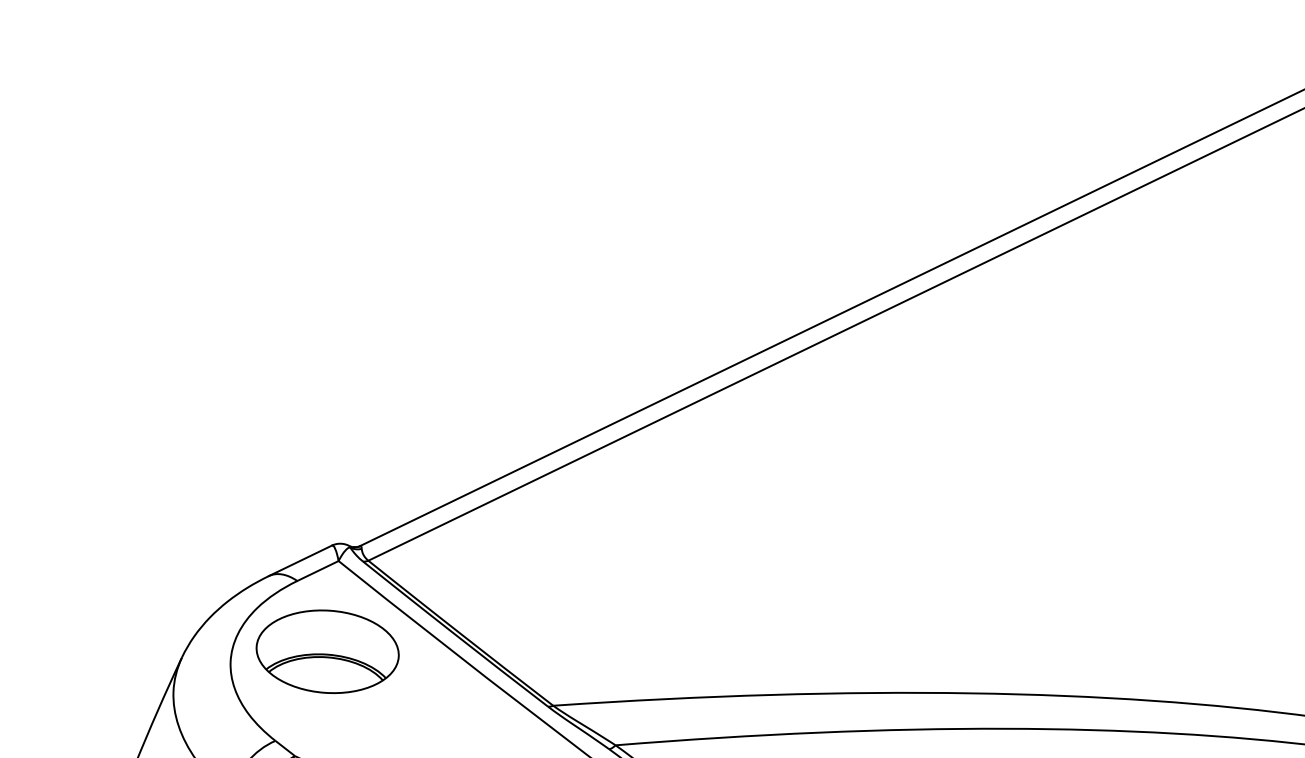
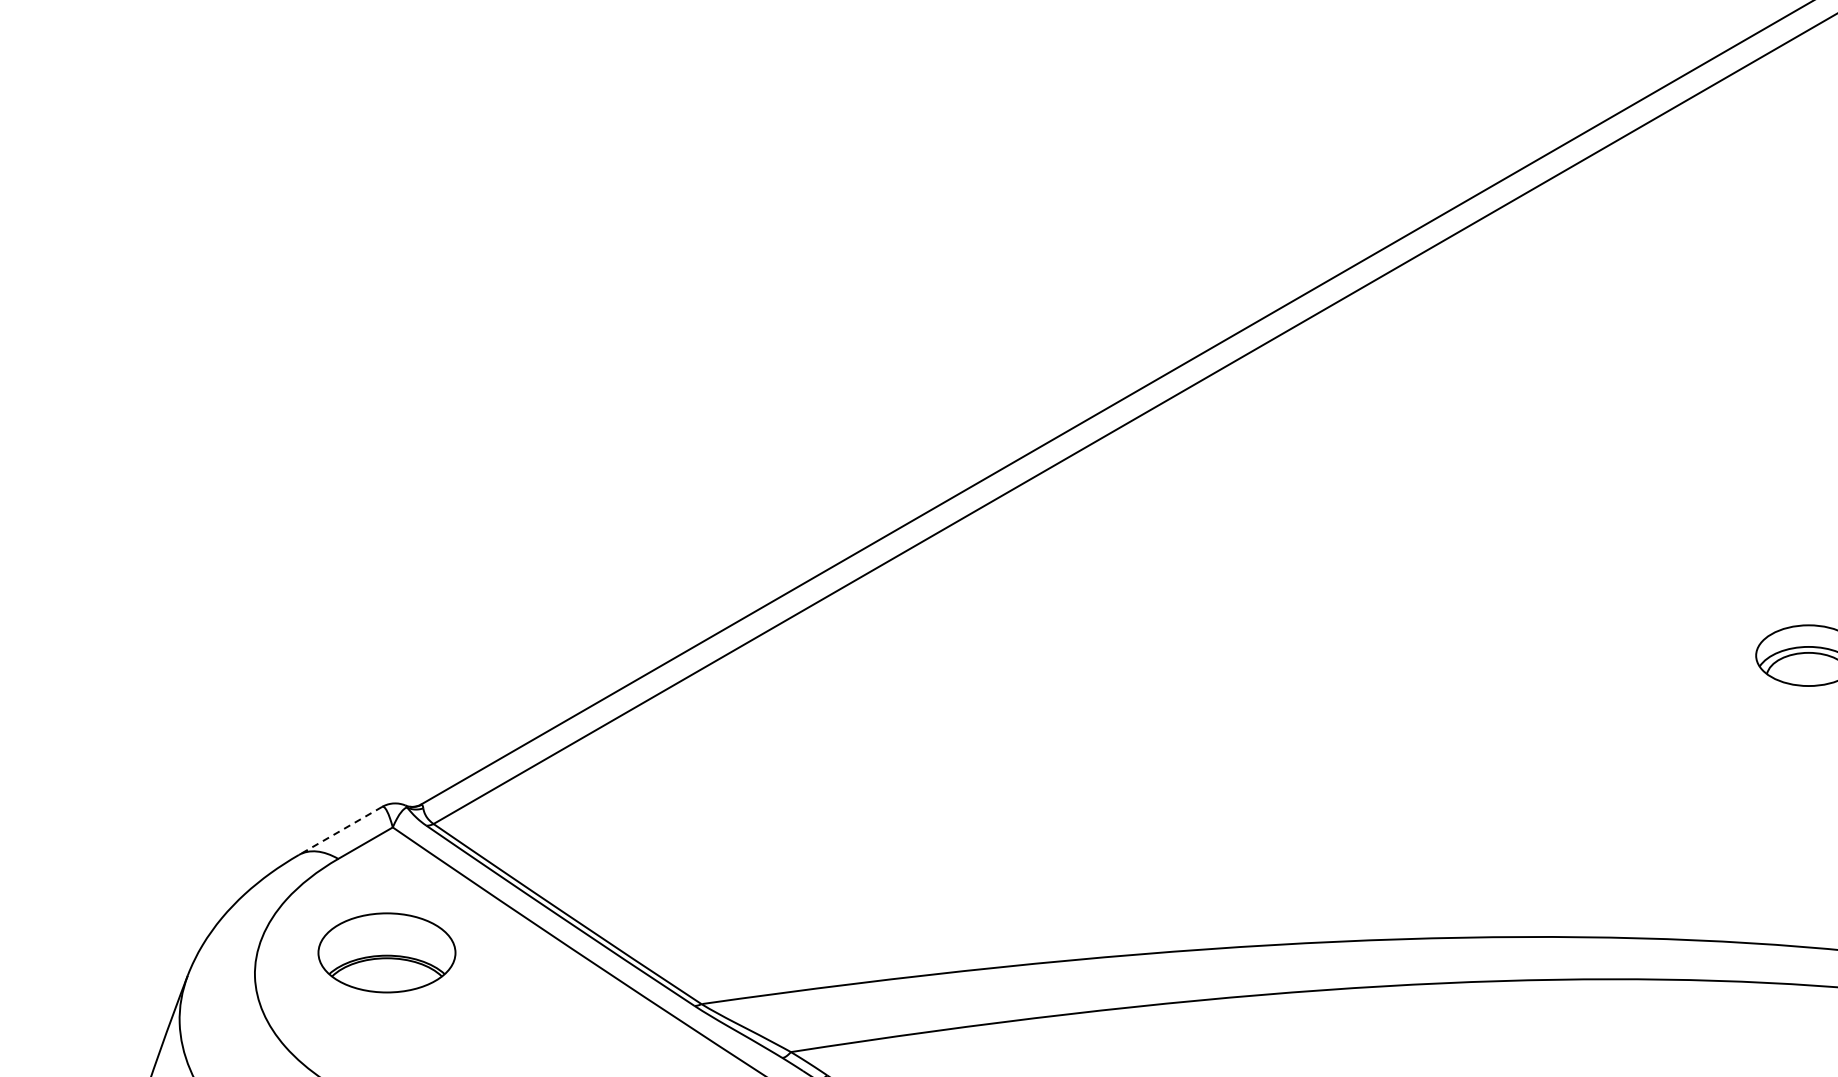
line: (300, 561) -> (340, 831), solid -> dashed
part: (327, 651) -> (386, 952), size x0.7

